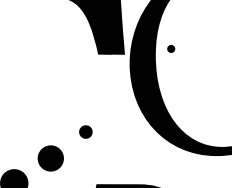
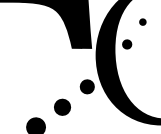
part: (191, 19) -> (142, 22), added
part: (170, 48) -> (126, 44), size x1.67
part: (118, 104) -> (87, 86), added
part: (85, 131) -> (62, 106), size x1.67

